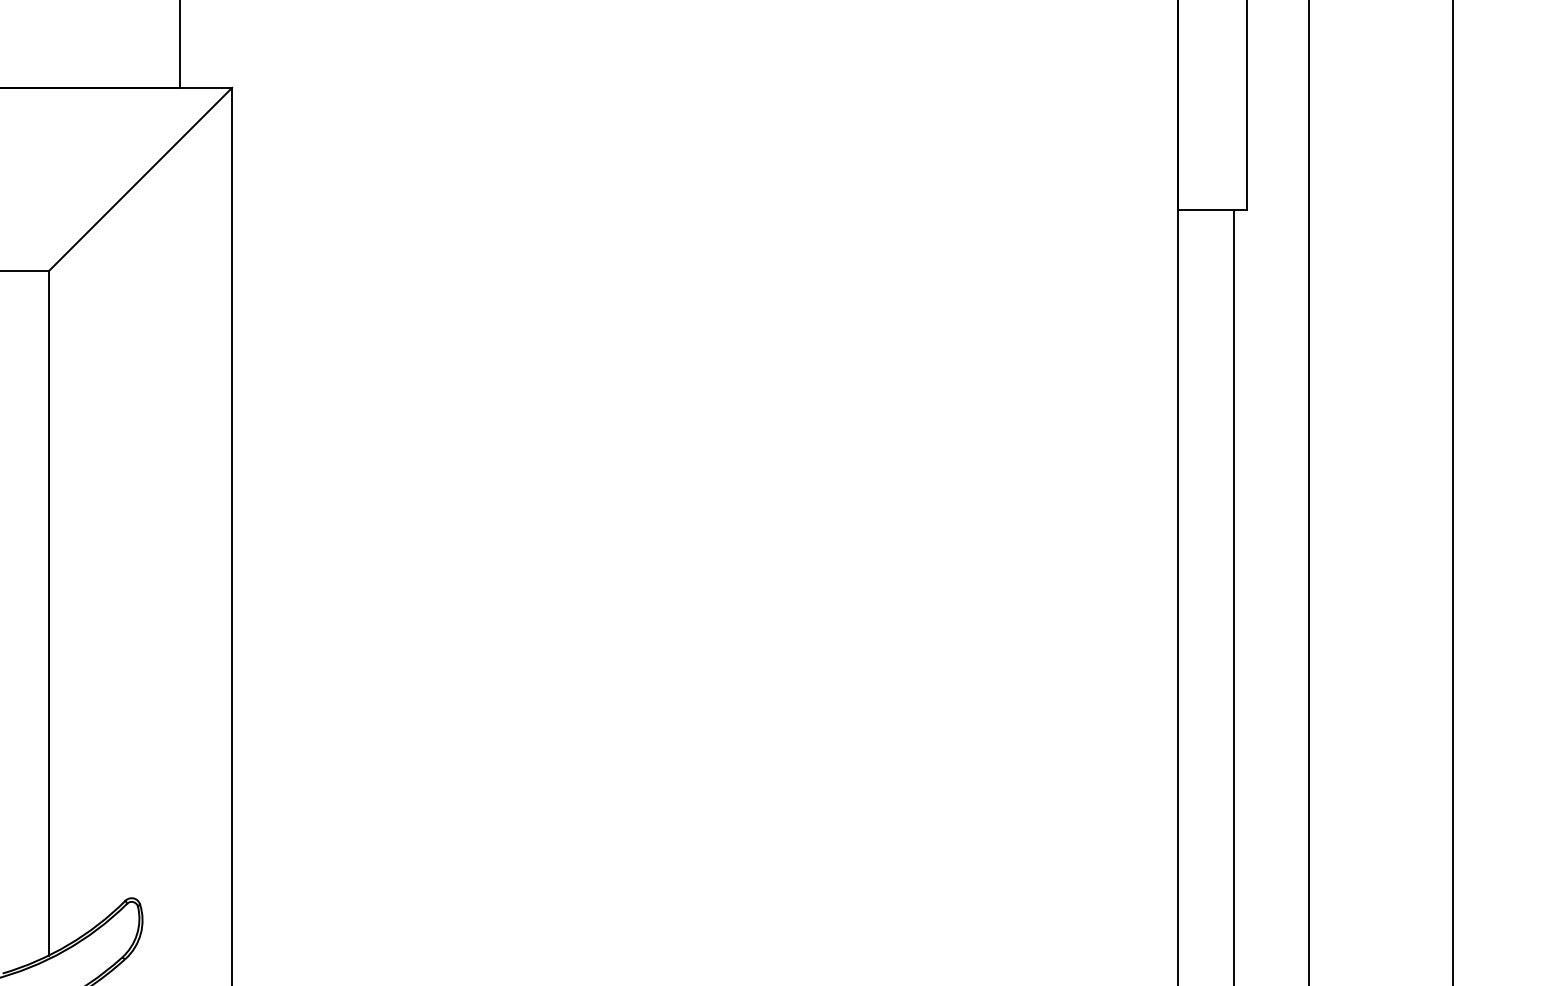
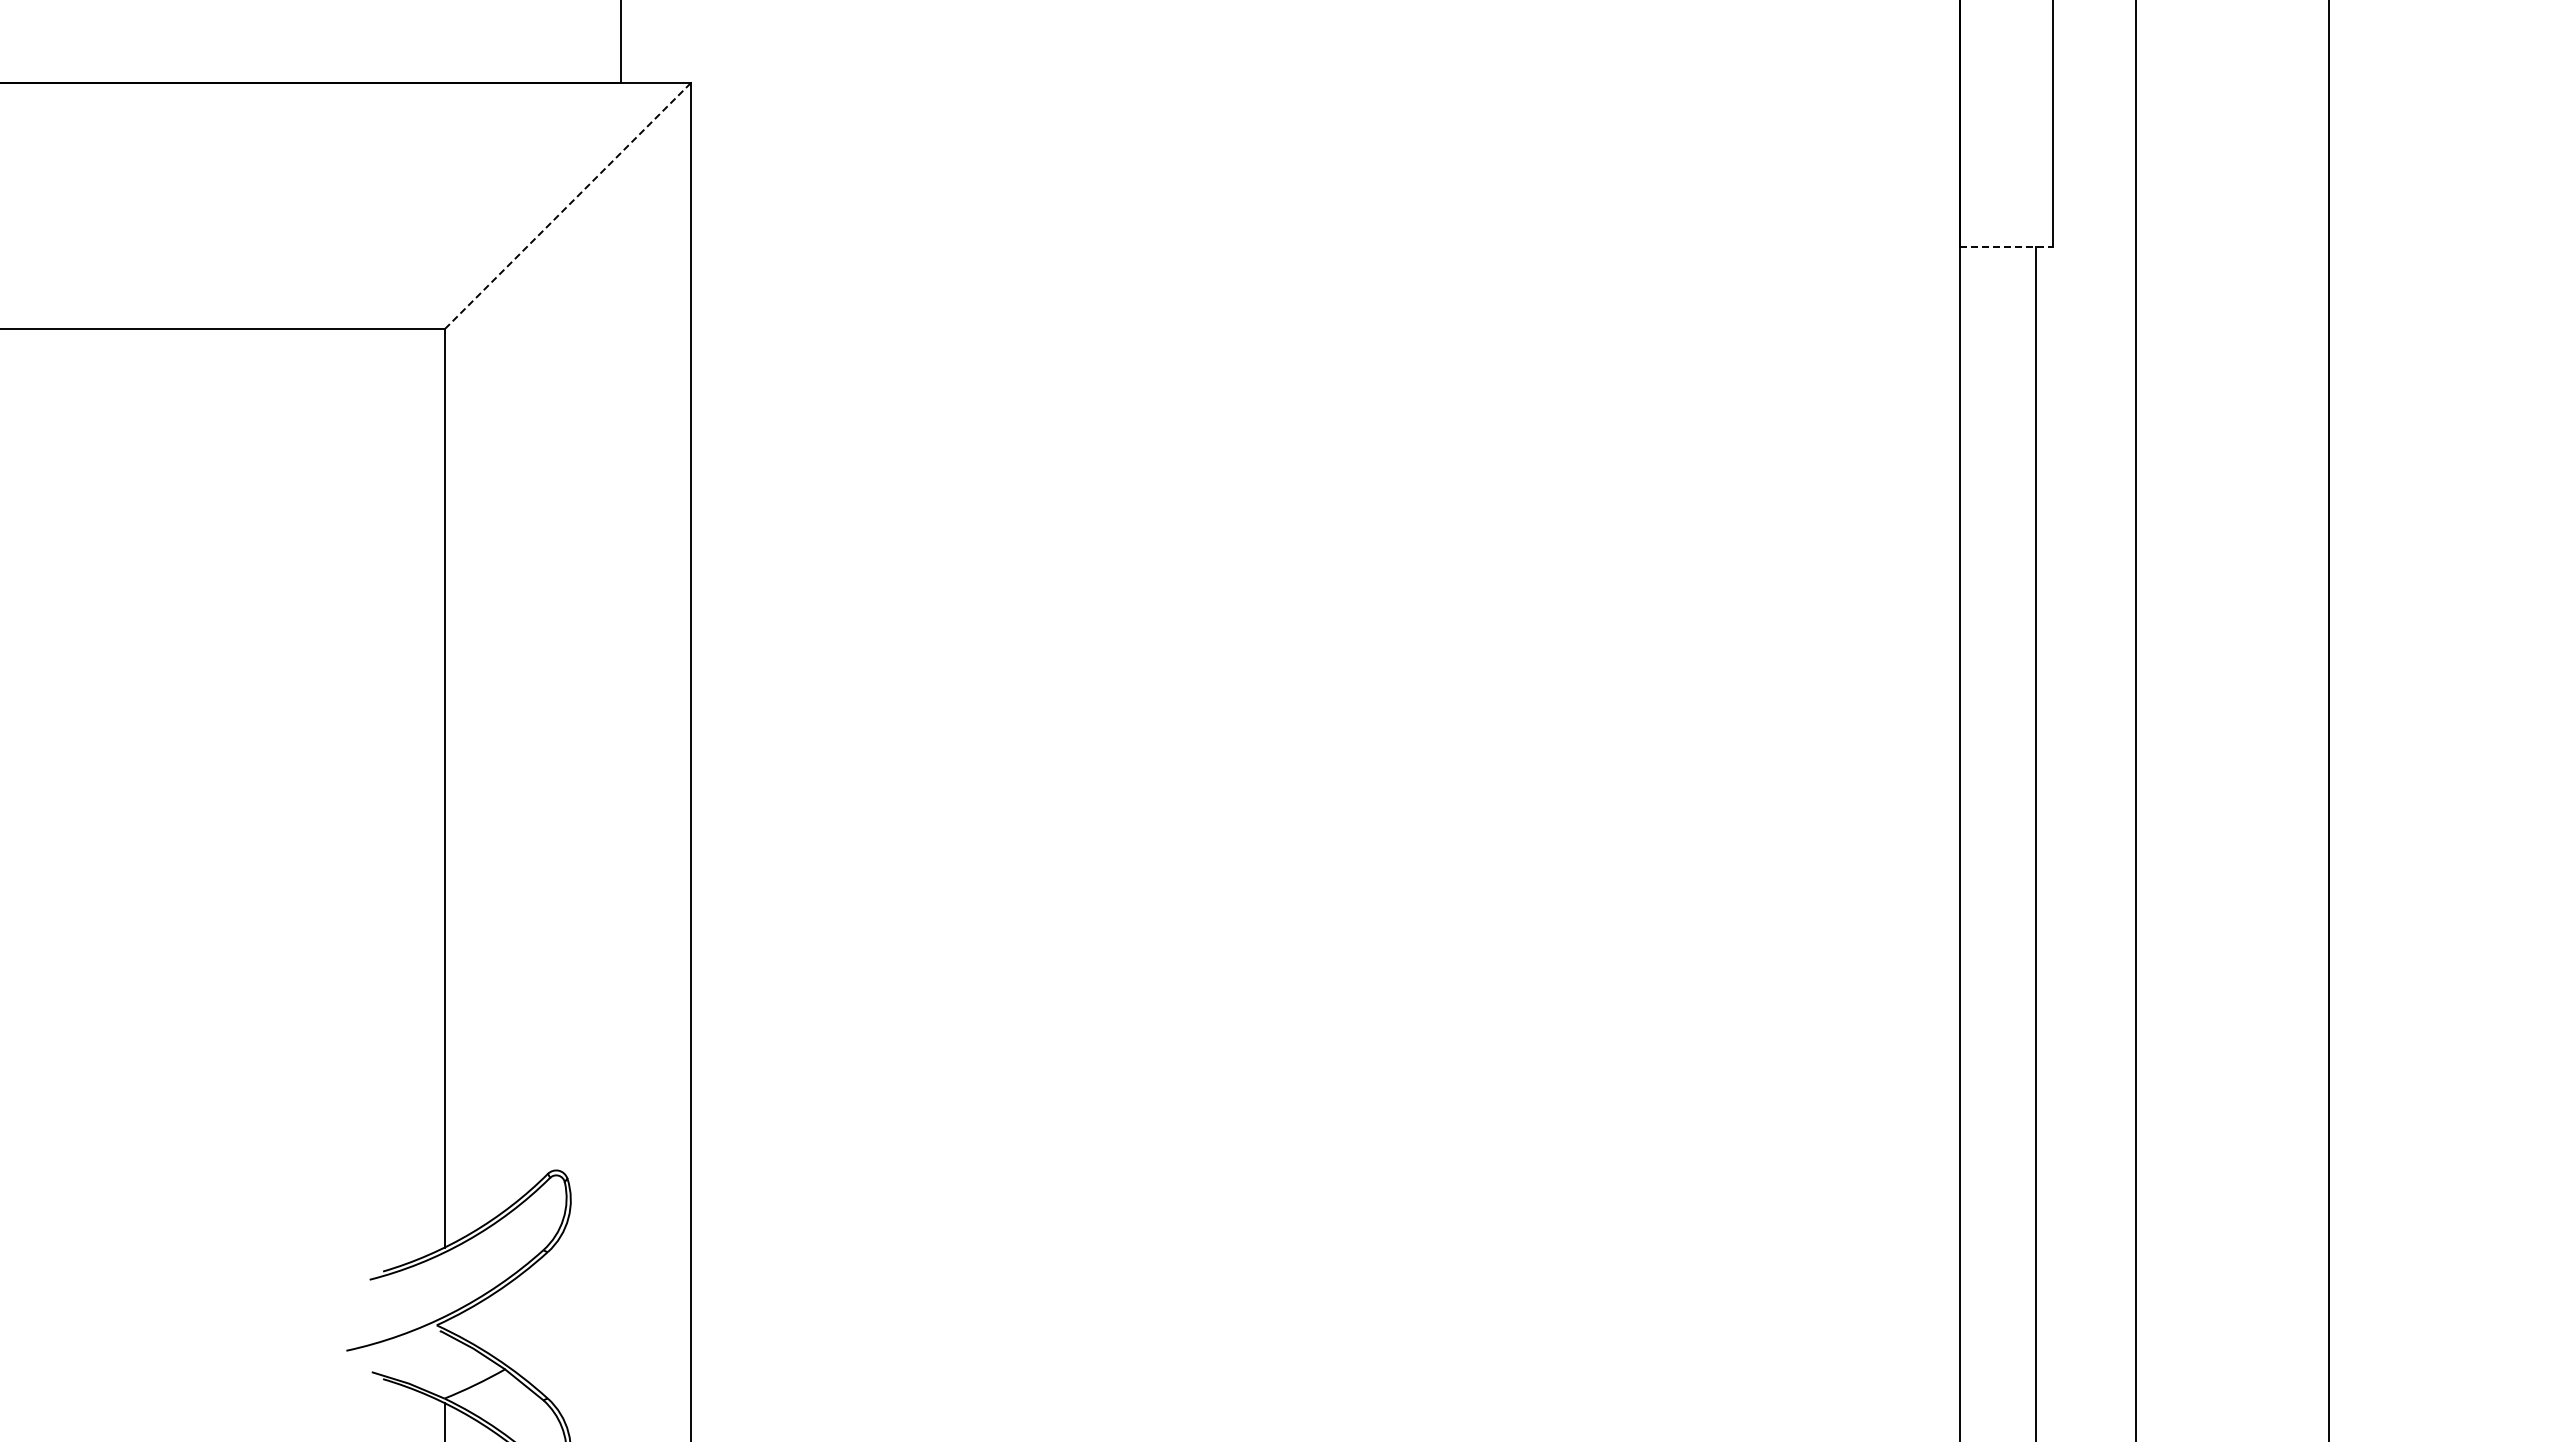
line: (140, 179) -> (568, 205), solid -> dashed
line: (1213, 210) -> (2007, 247), solid -> dashed

